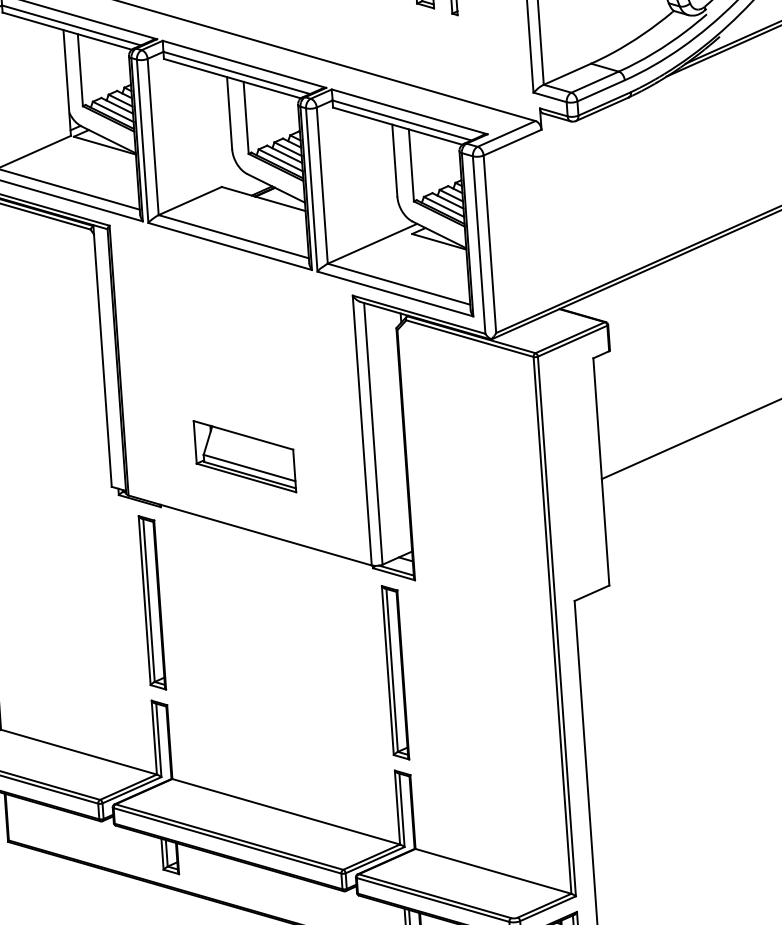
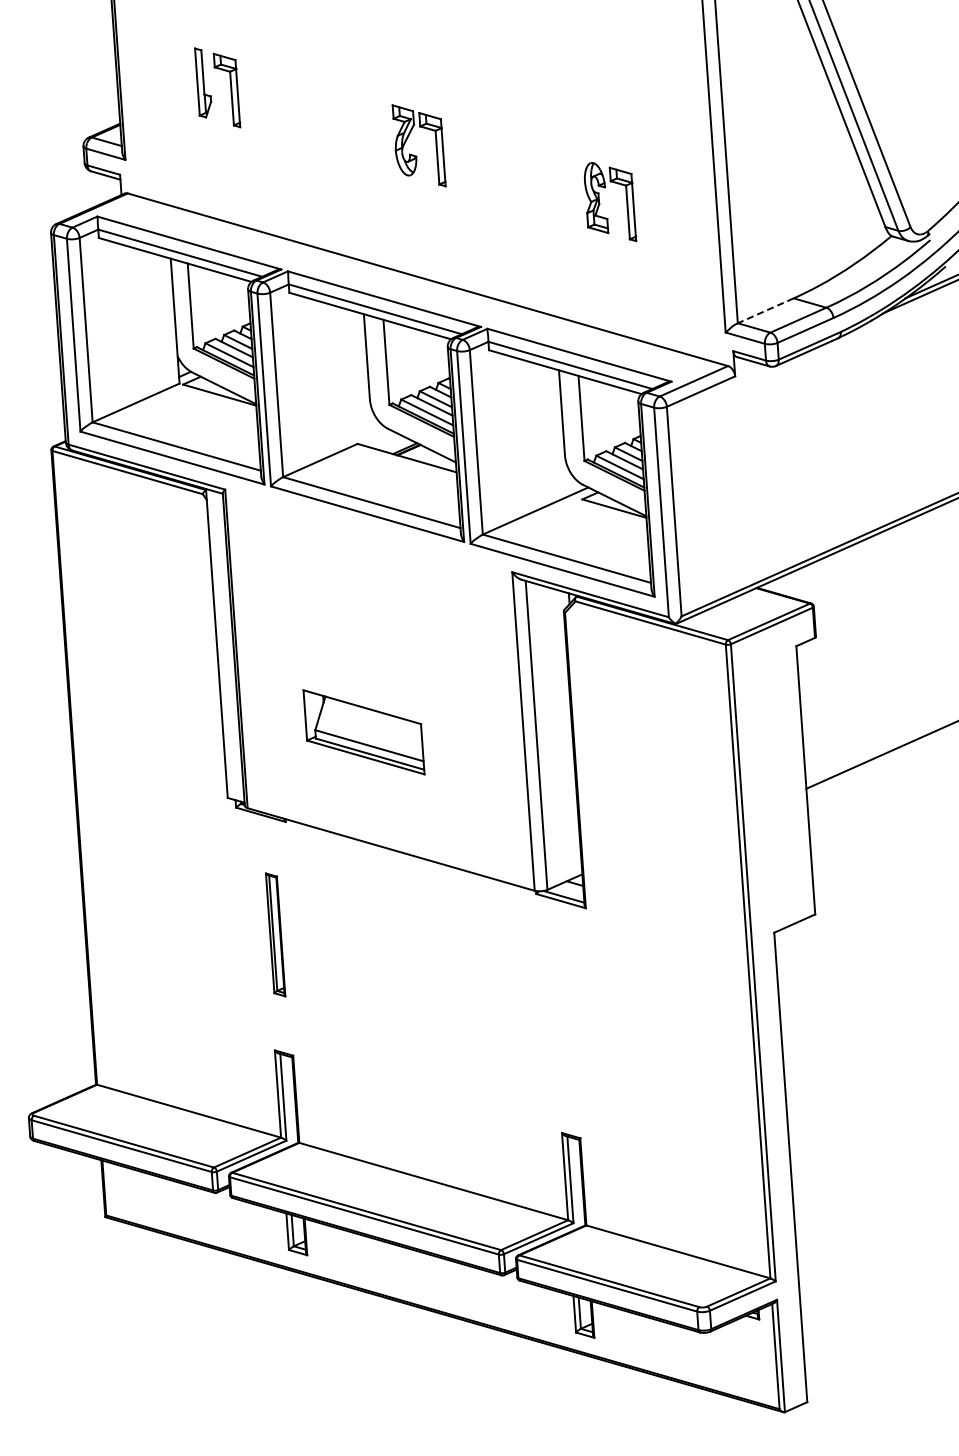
line: (567, 73) -> (765, 310), solid -> dashed
part: (244, 456) -> (363, 732), moved
part: (152, 602) -> (275, 934), size x0.6
part: (395, 672) -> (562, 1017), removed

